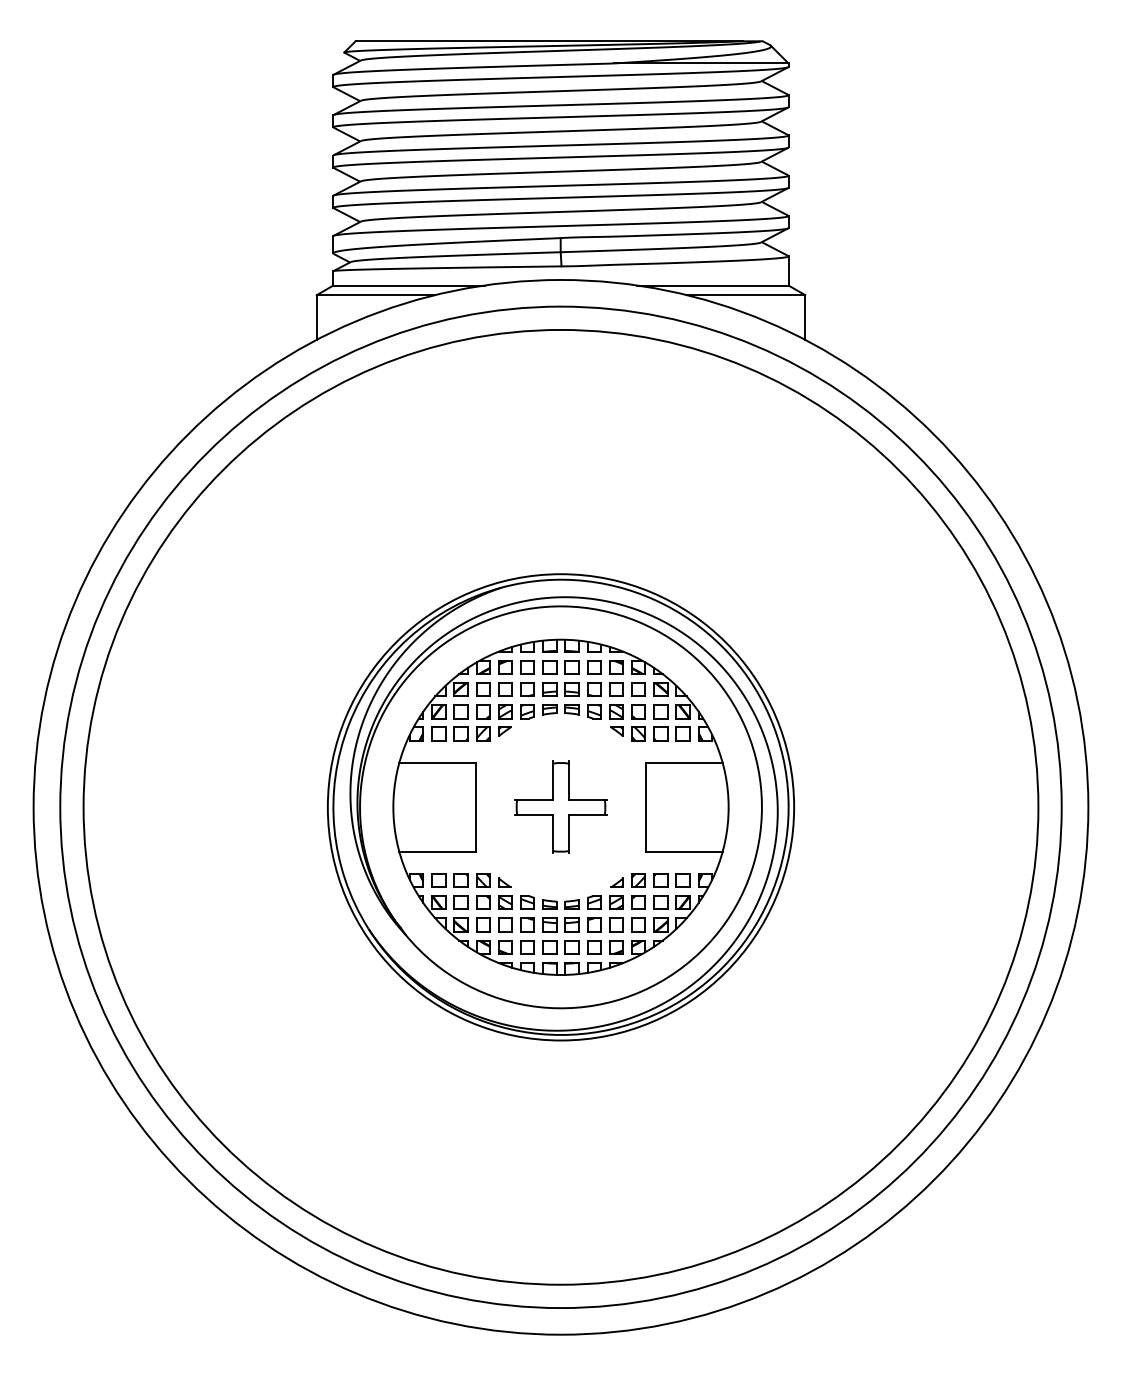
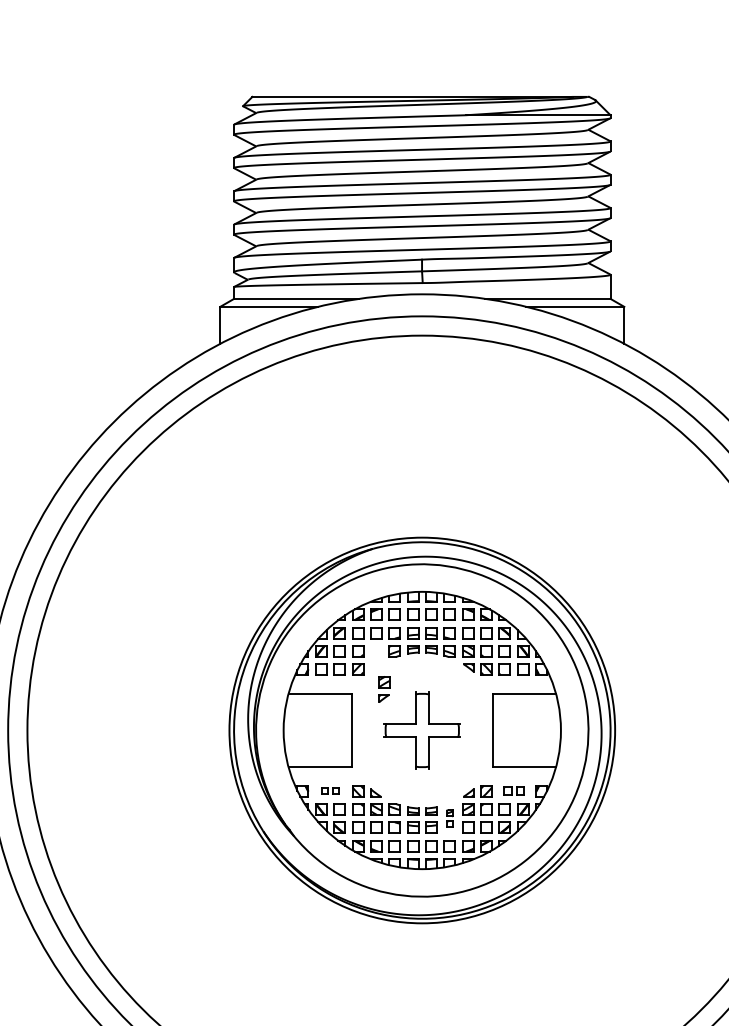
part: (505, 720) -> (384, 689), moved
part: (449, 880) -> (330, 791), size x0.6
part: (671, 880) -> (513, 791), size x0.7
part: (594, 913) -> (450, 818), size x0.6

